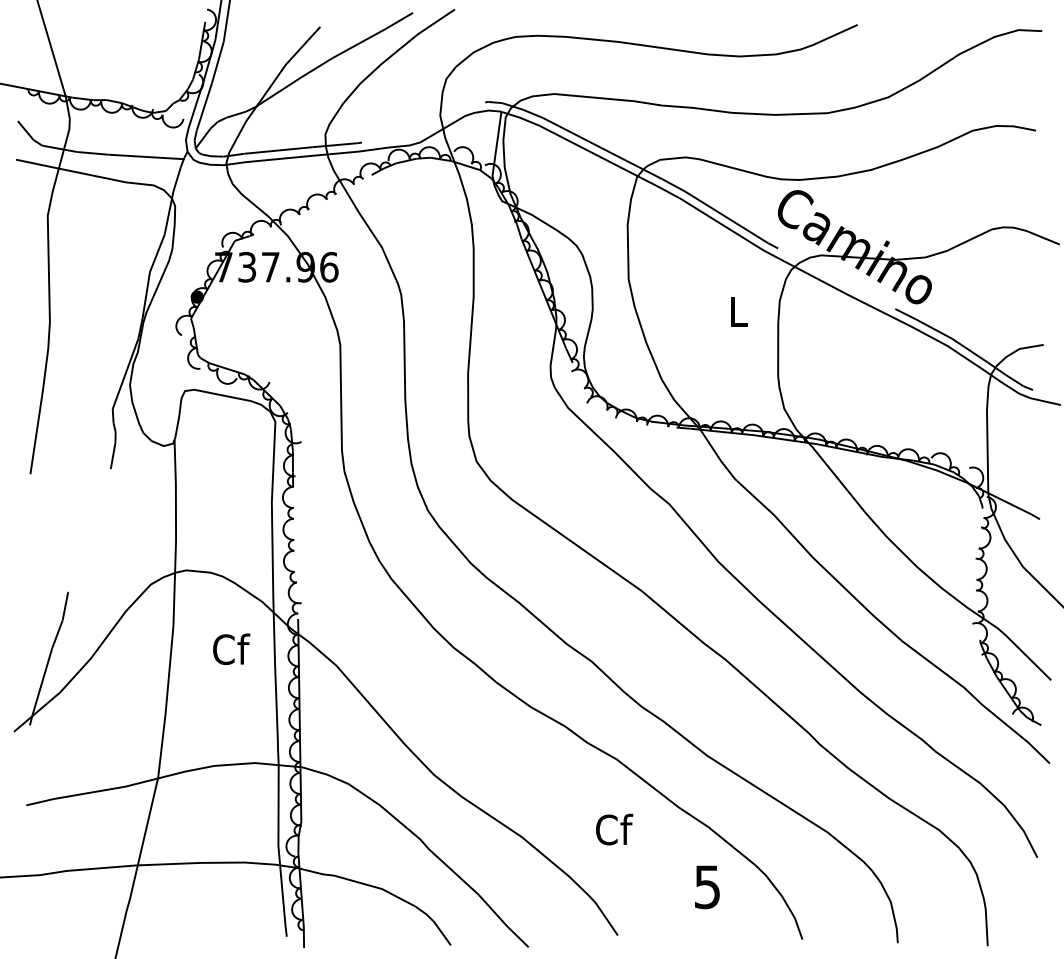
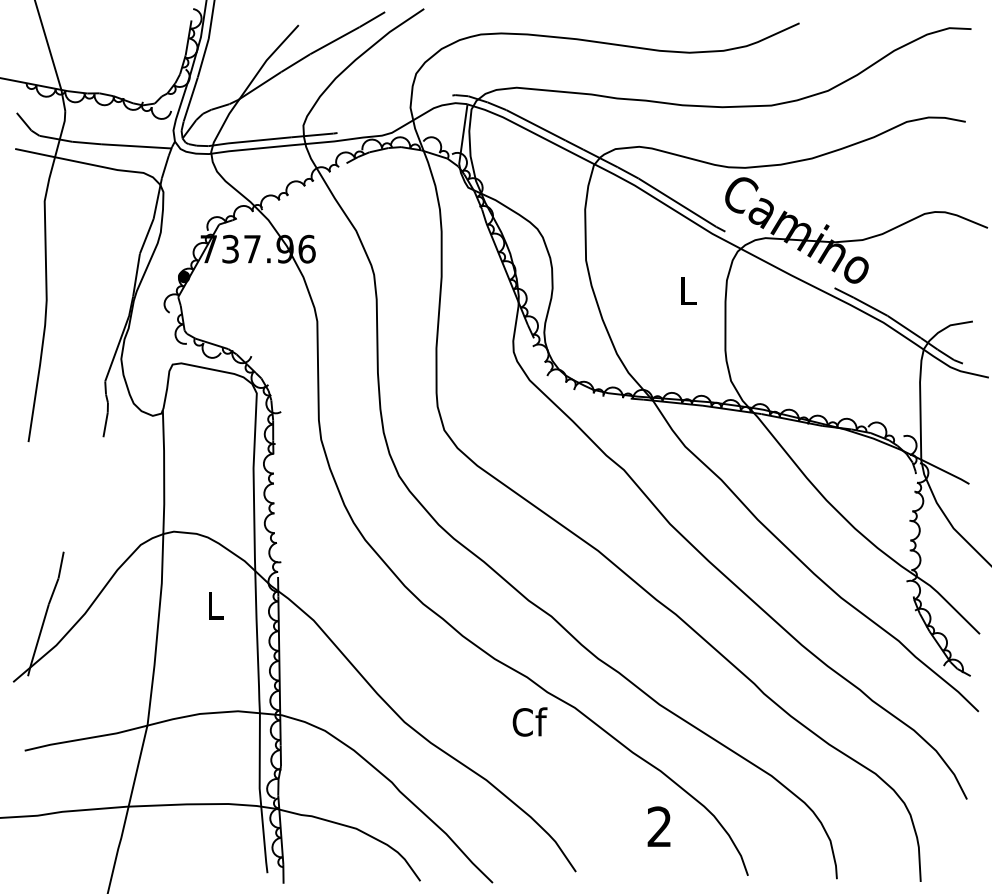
text: (231, 649) -> (215, 605), Cf -> L
text: (614, 829) -> (530, 721), moved
text: (706, 887) -> (658, 827), 5 -> 2

